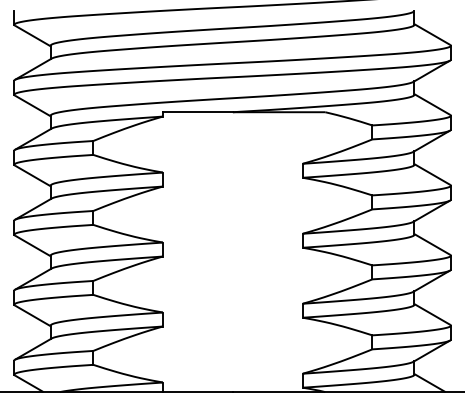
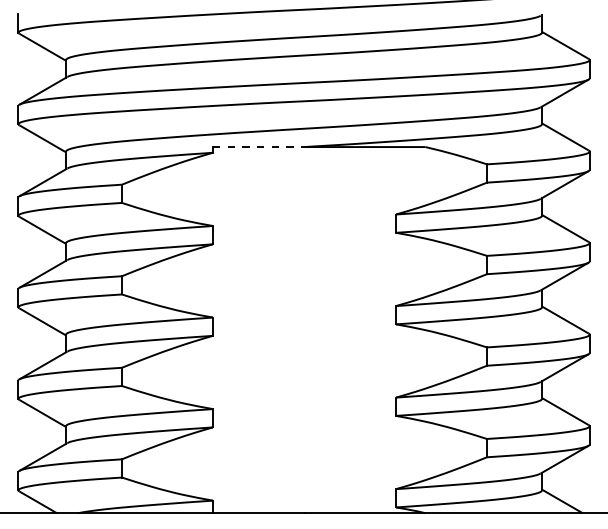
line: (197, 112) -> (258, 147), solid -> dashed

